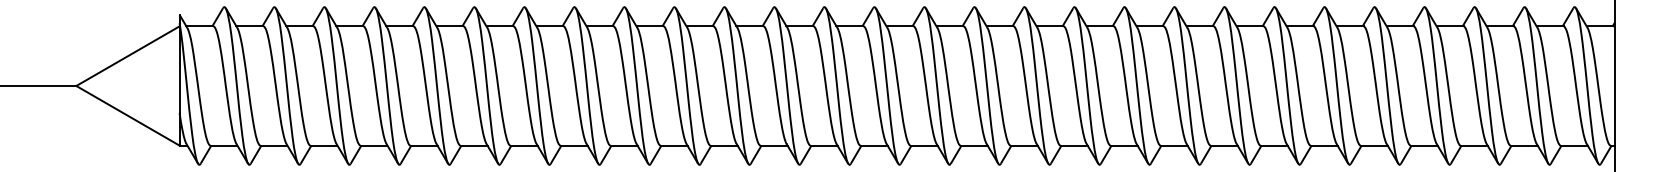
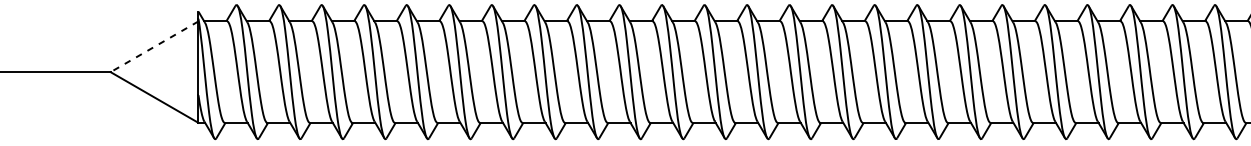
line: (127, 56) -> (154, 47), solid -> dashed

